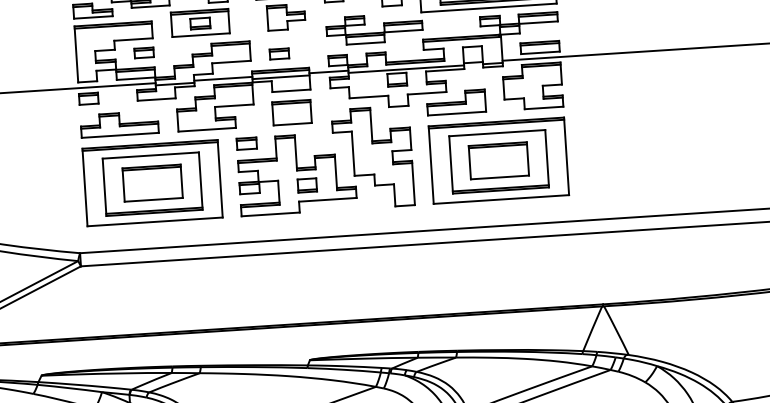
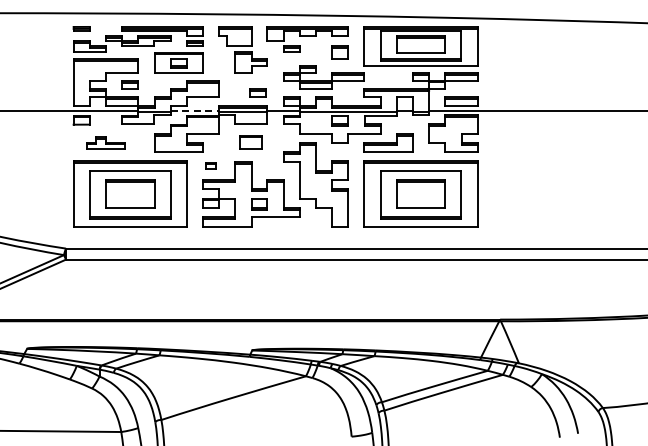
part: (278, 53) -> (257, 92), moved
line: (223, 78) -> (195, 110), solid -> dashed
part: (291, 112) -> (250, 142), size x0.7
part: (118, 123) -> (105, 142), size x0.6
part: (245, 143) -> (210, 165), size x0.6

